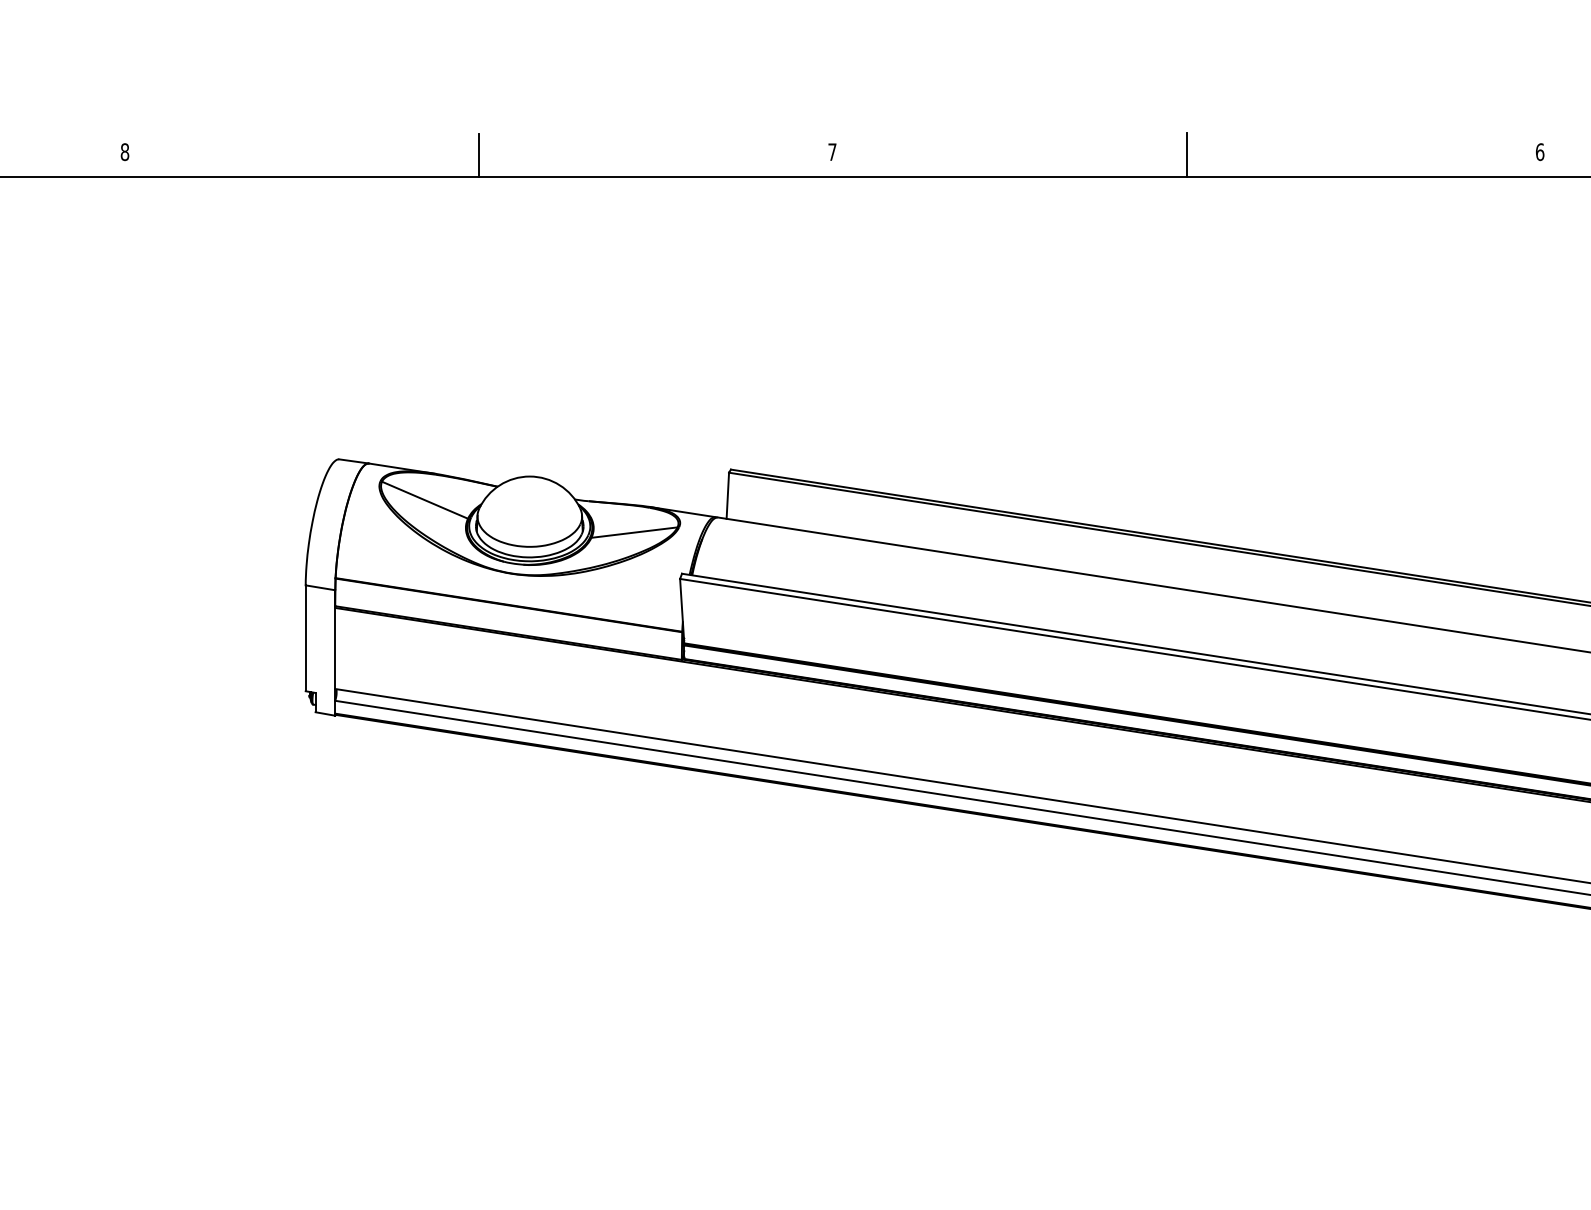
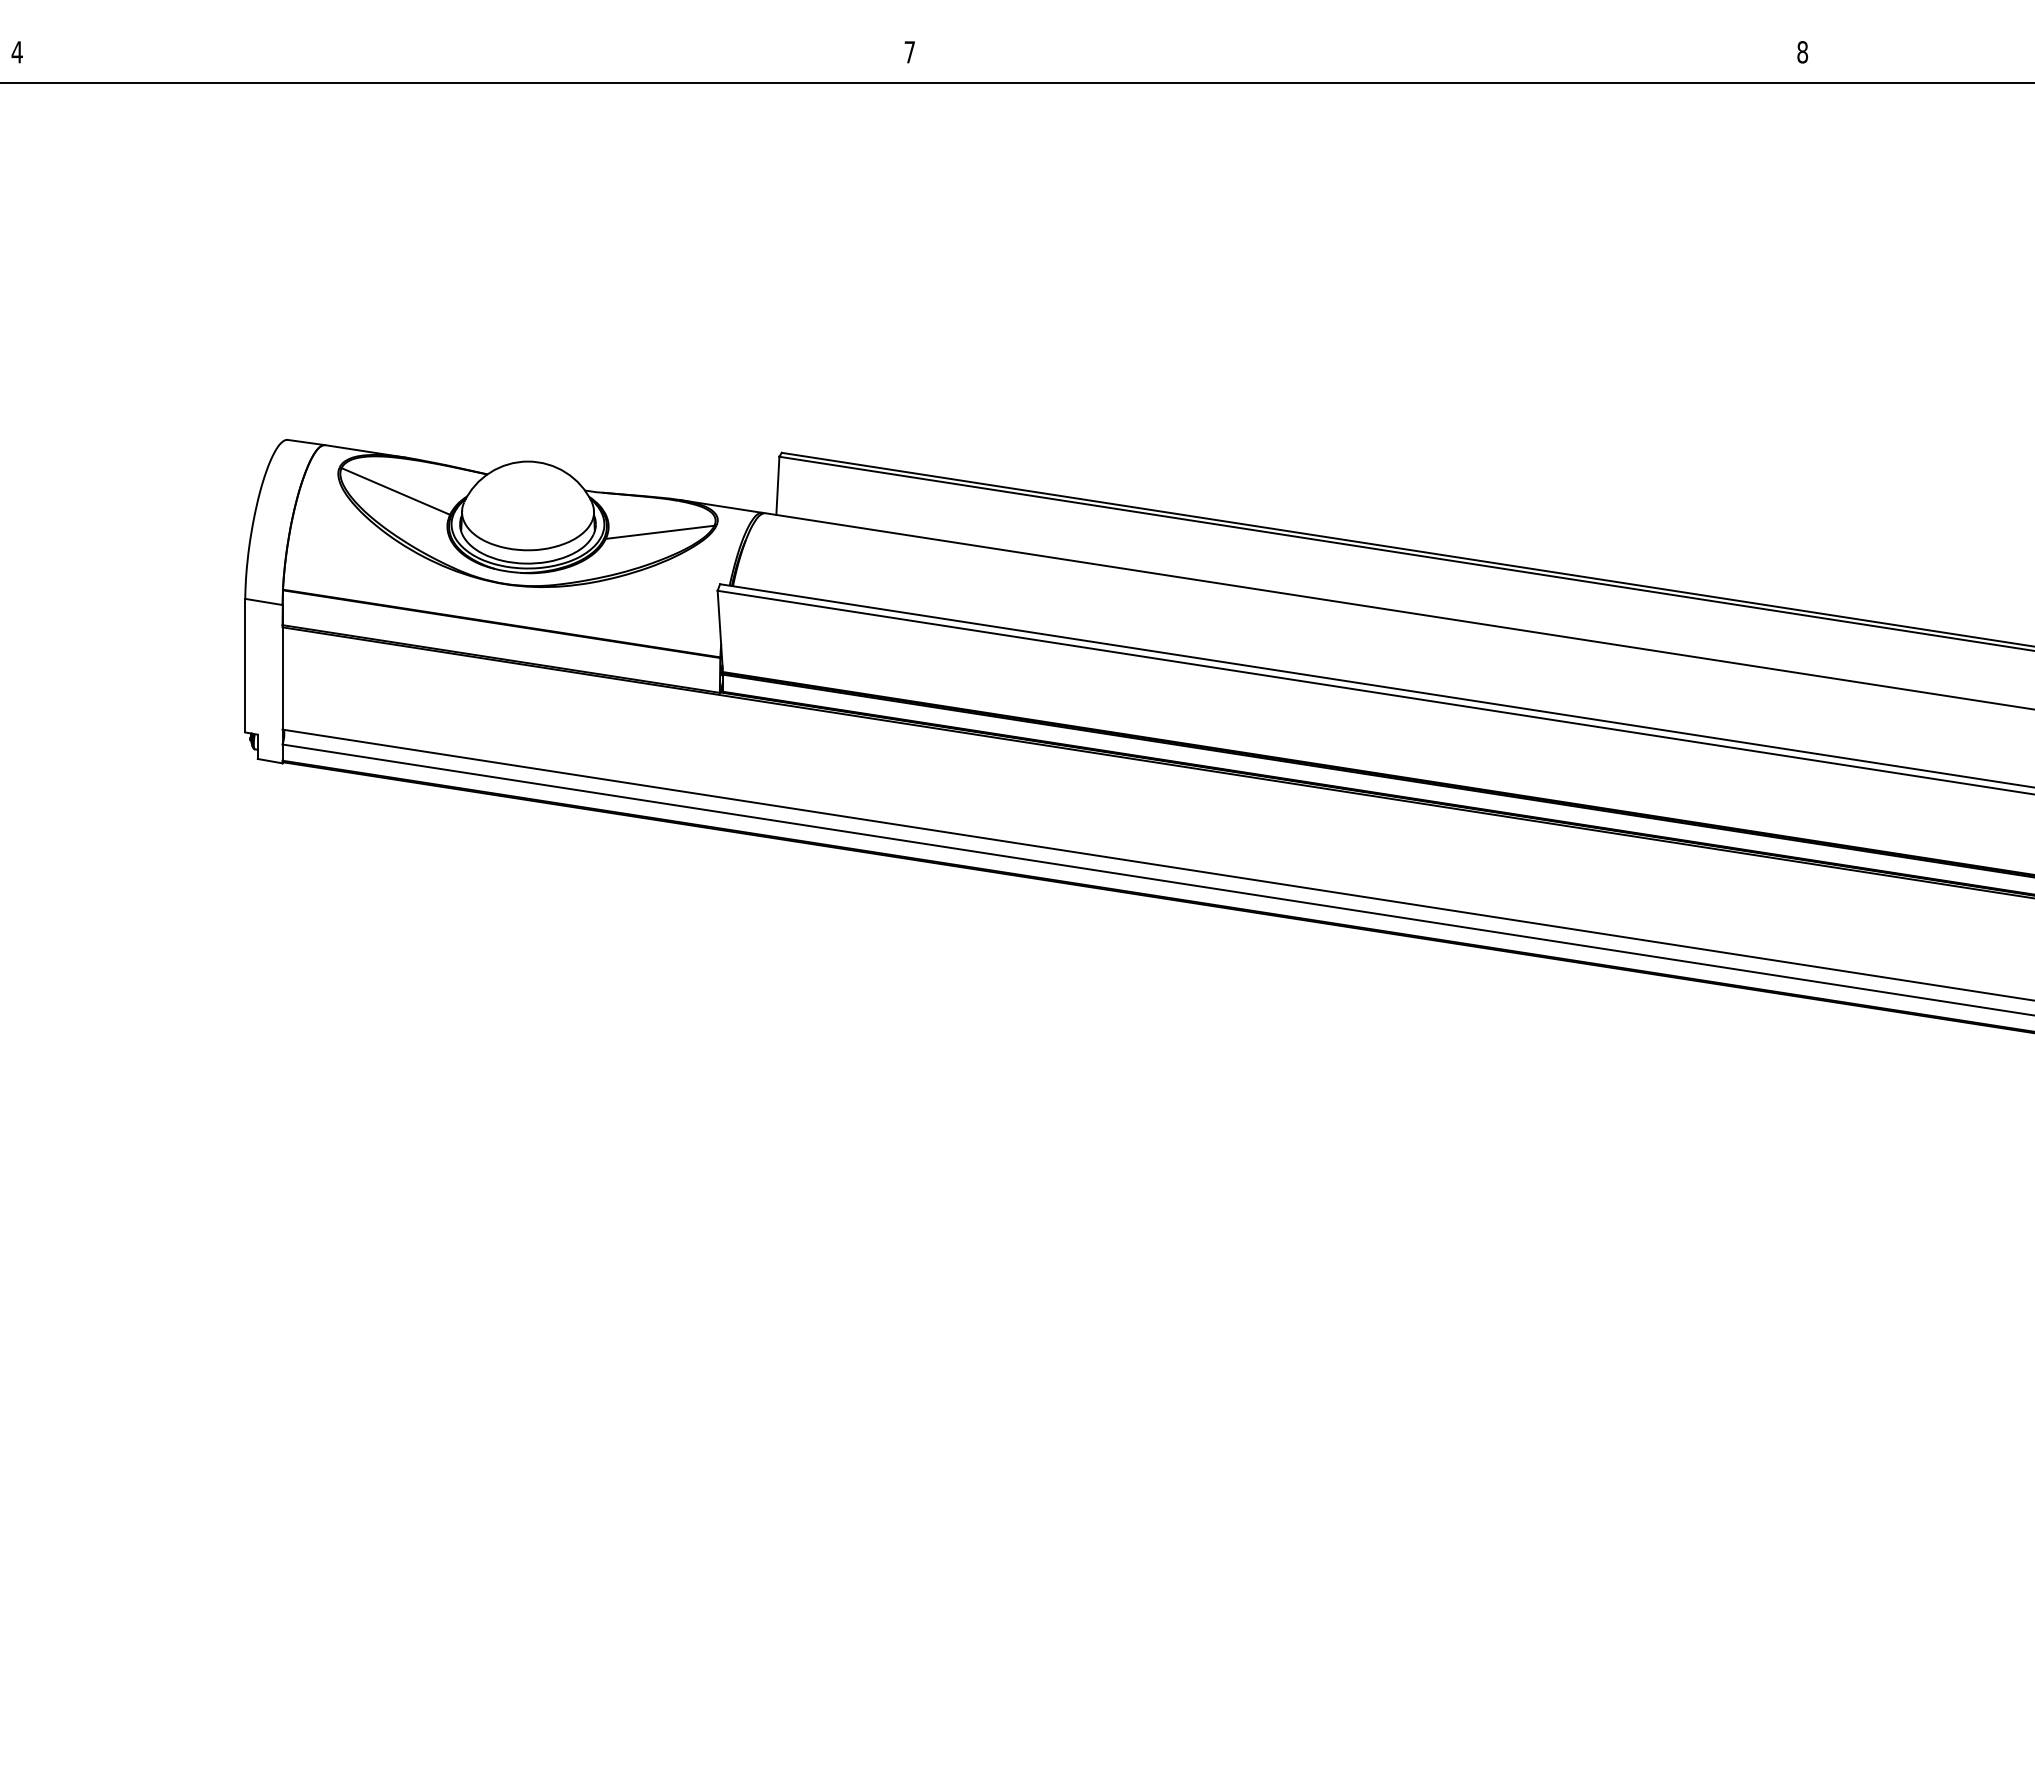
text: (124, 152) -> (16, 52), 8 -> 4
text: (1539, 152) -> (1802, 52), 6 -> 8
line: (479, 154) -> (464, 55), removed
line: (1187, 154) -> (1357, 55), removed

